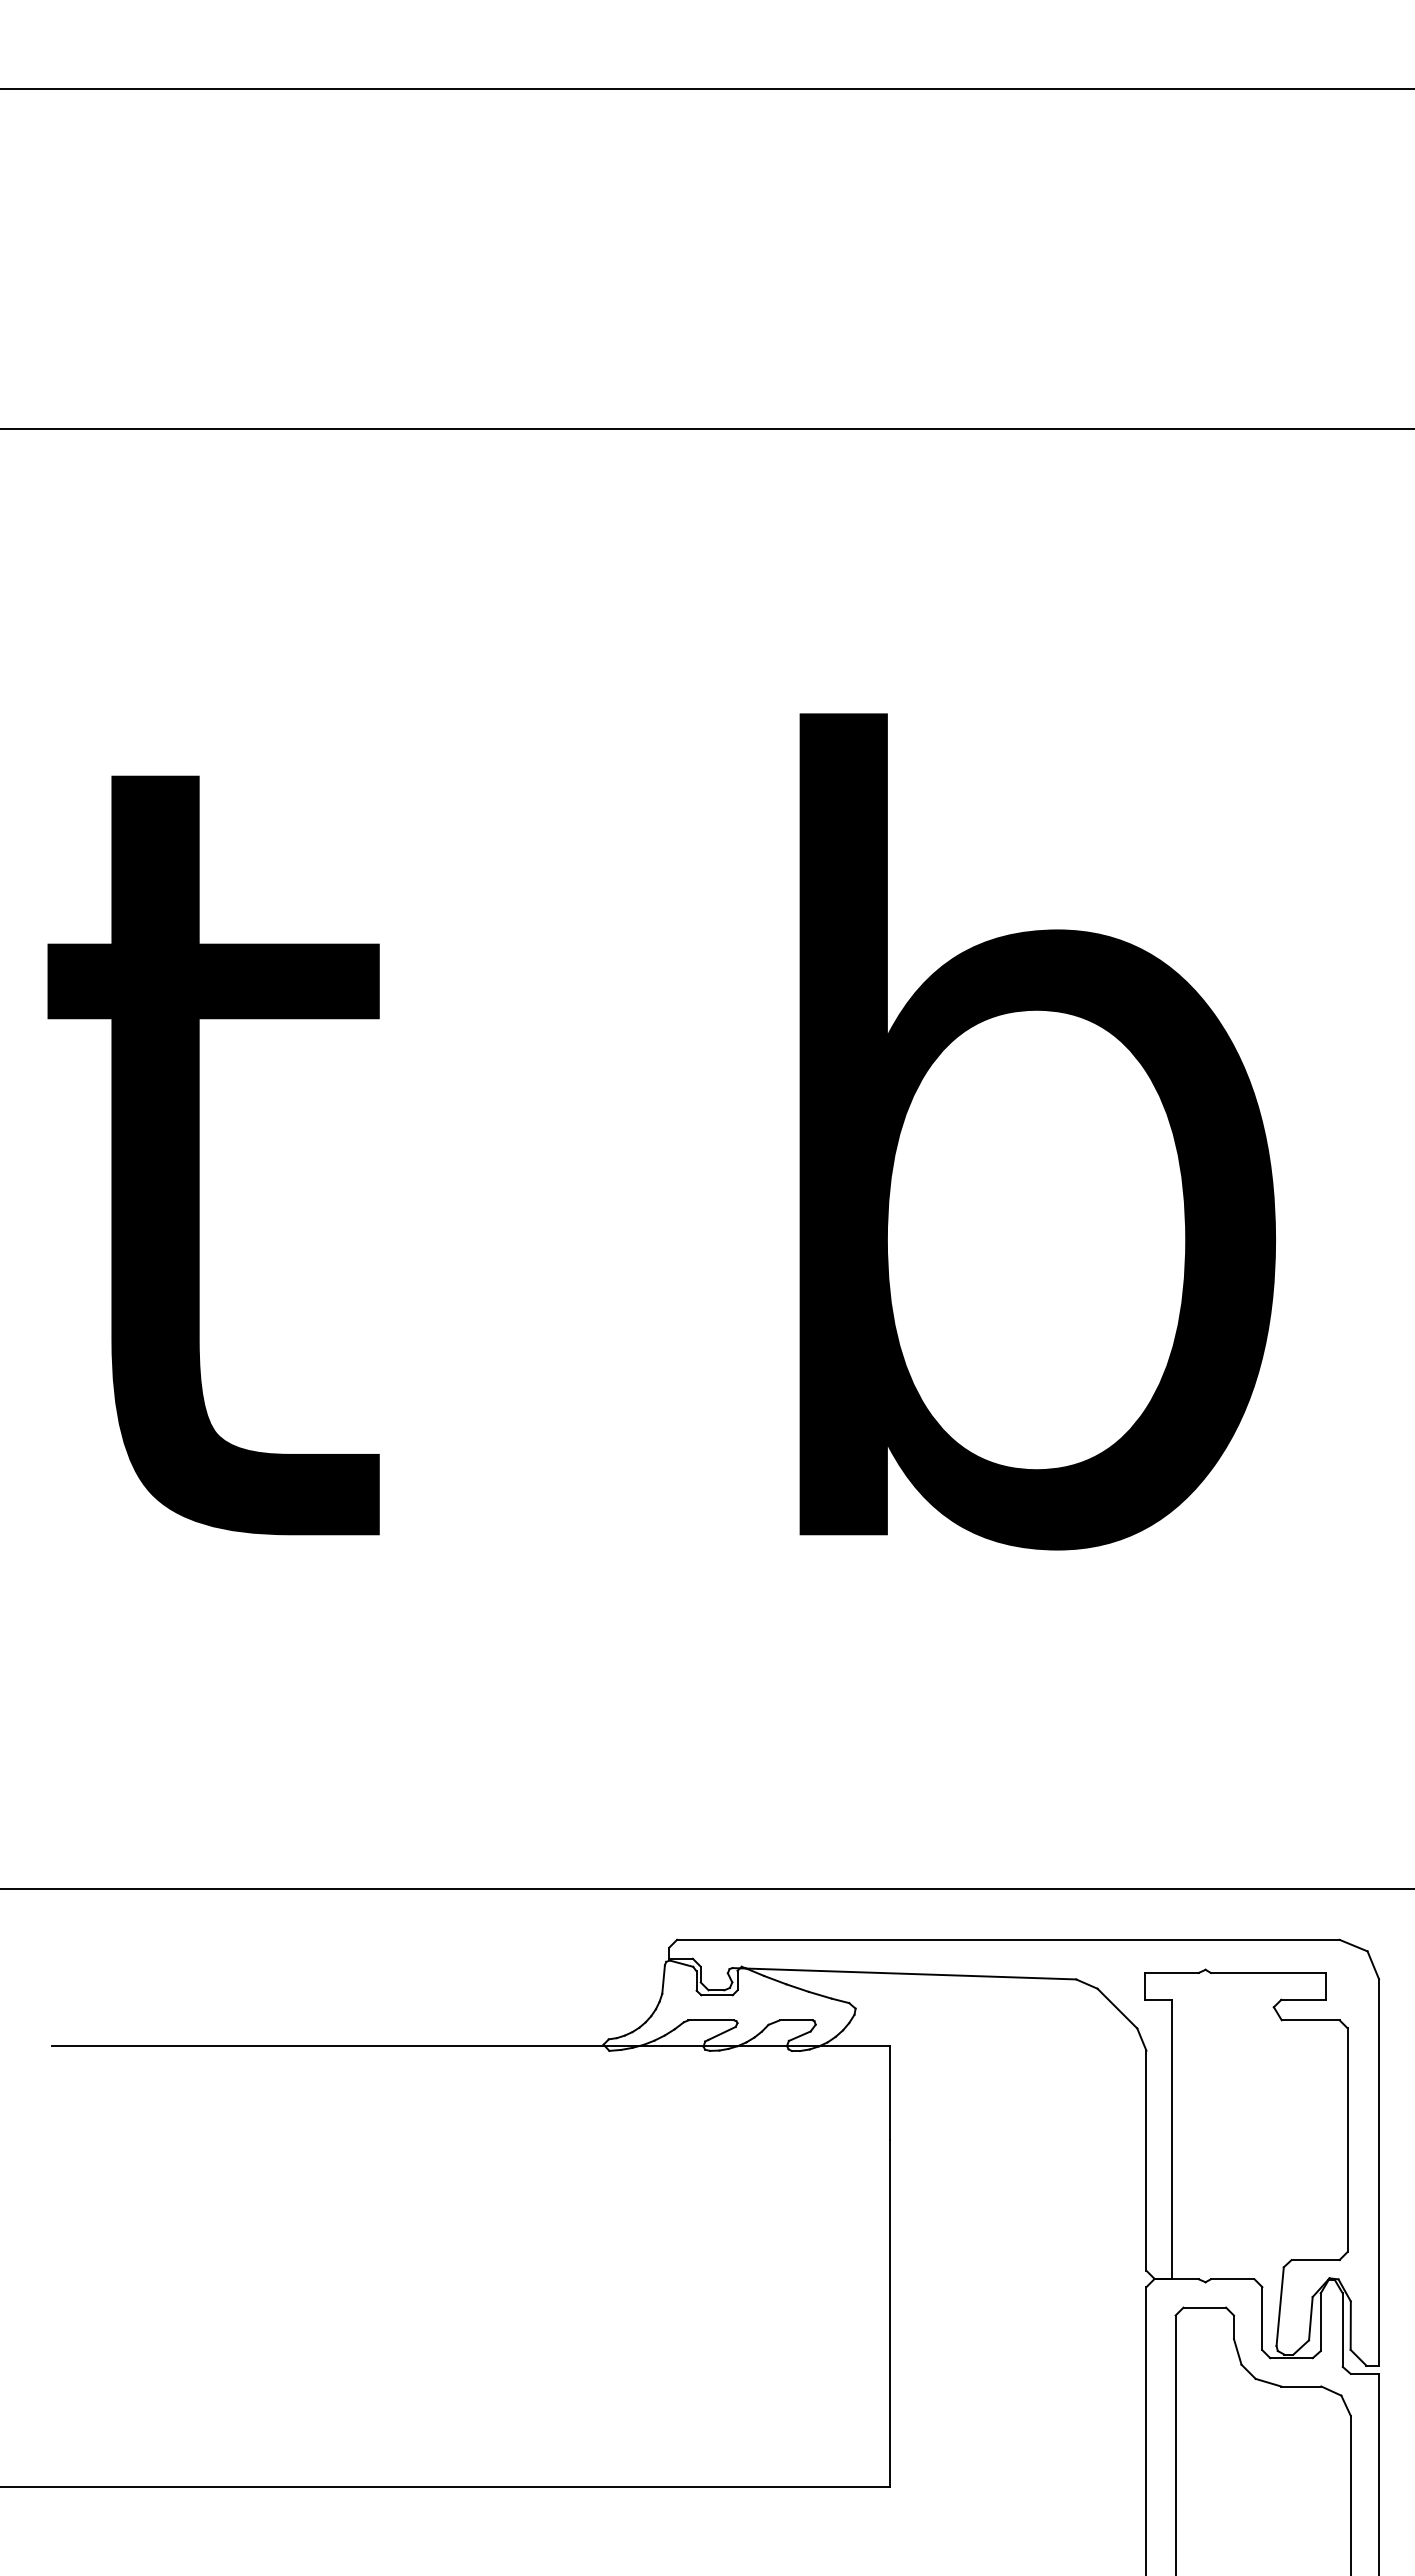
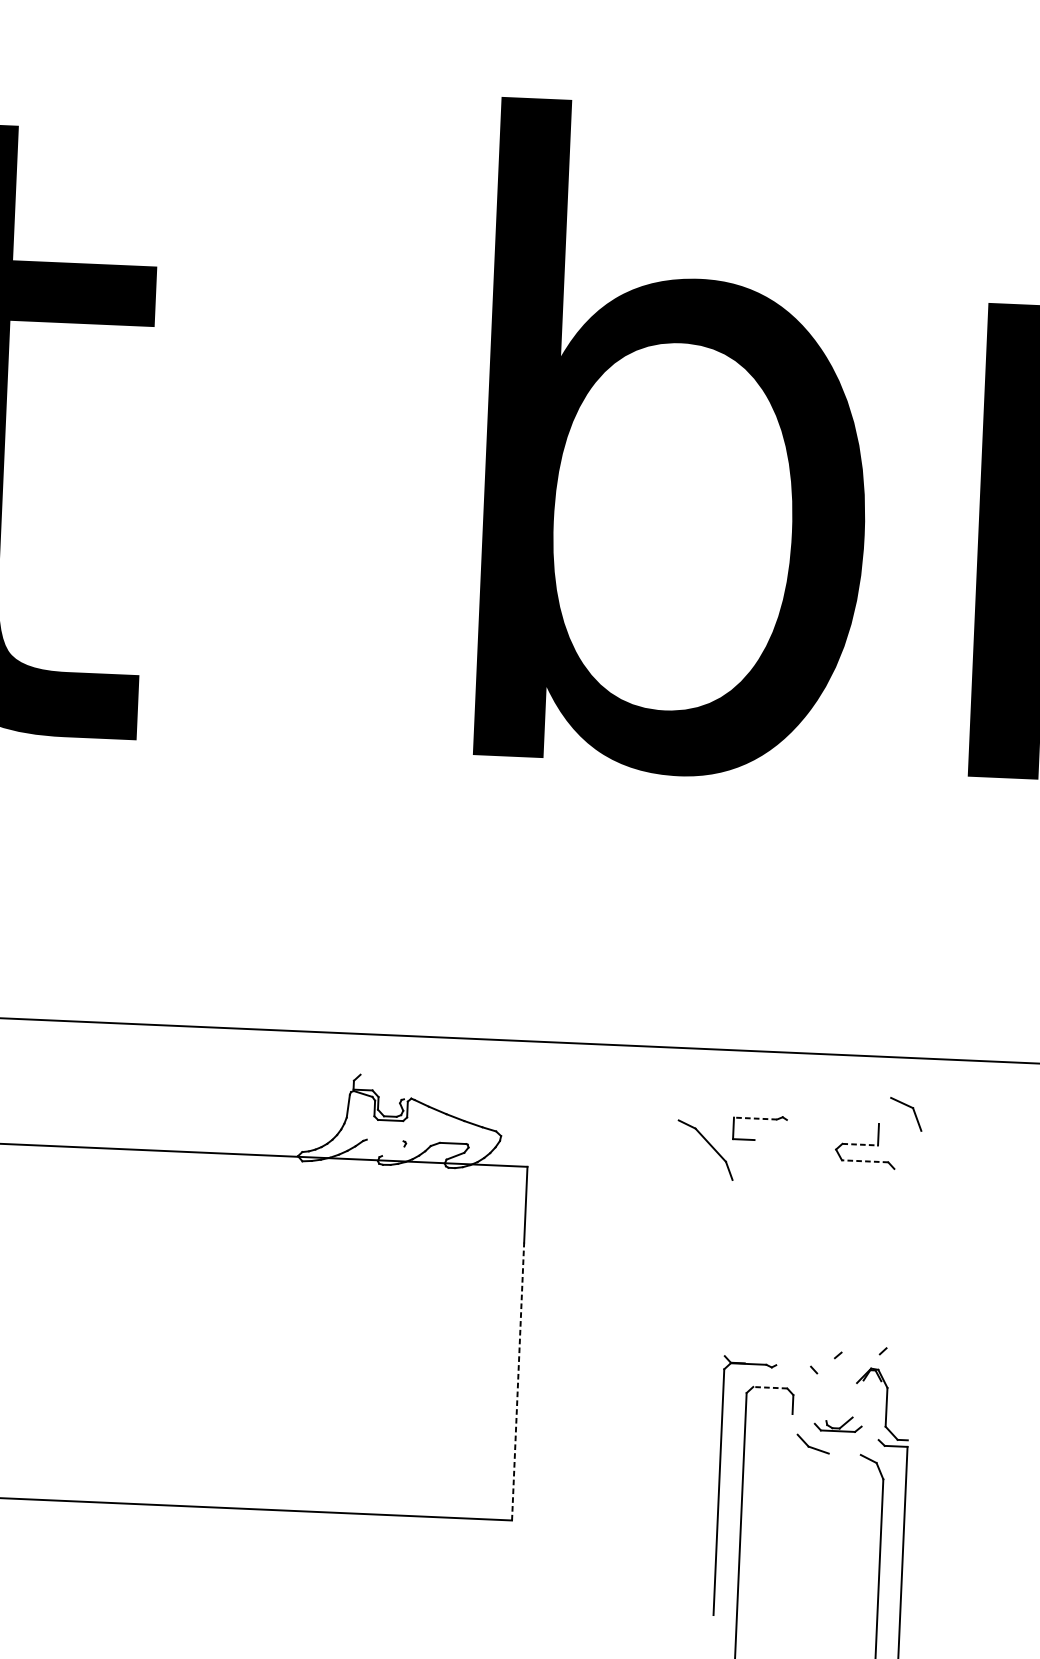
line: (1008, 1939) -> (625, 1086), removed
line: (1171, 1972) -> (755, 1118), solid -> dashed
line: (1267, 1972) -> (832, 1121), removed
line: (904, 1973) -> (541, 1109), removed
line: (1304, 1999) -> (860, 1144), solid -> dashed
line: (711, 2020) -> (385, 1140), removed
line: (1310, 2020) -> (864, 1161), solid -> dashed
line: (721, 2033) -> (392, 1151), removed
line: (1171, 2138) -> (749, 1251), removed
line: (1347, 2140) -> (890, 1258), removed
line: (1146, 2160) -> (728, 1267), removed
line: (1379, 2172) -> (914, 1285), removed
line: (1315, 2260) -> (860, 1353), removed
line: (1232, 2279) -> (793, 1366), removed
line: (1279, 2306) -> (830, 1389), removed
line: (1204, 2307) -> (770, 1387), solid -> dashed
line: (890, 2313) -> (518, 1381), solid -> dashed
line: (1262, 2318) -> (816, 1398), removed
line: (1310, 2318) -> (854, 1400), removed
line: (1320, 2322) -> (862, 1403), removed
line: (1342, 2329) -> (879, 1410), removed
line: (1237, 2351) -> (794, 1424), removed
line: (1301, 2386) -> (844, 1454), removed

